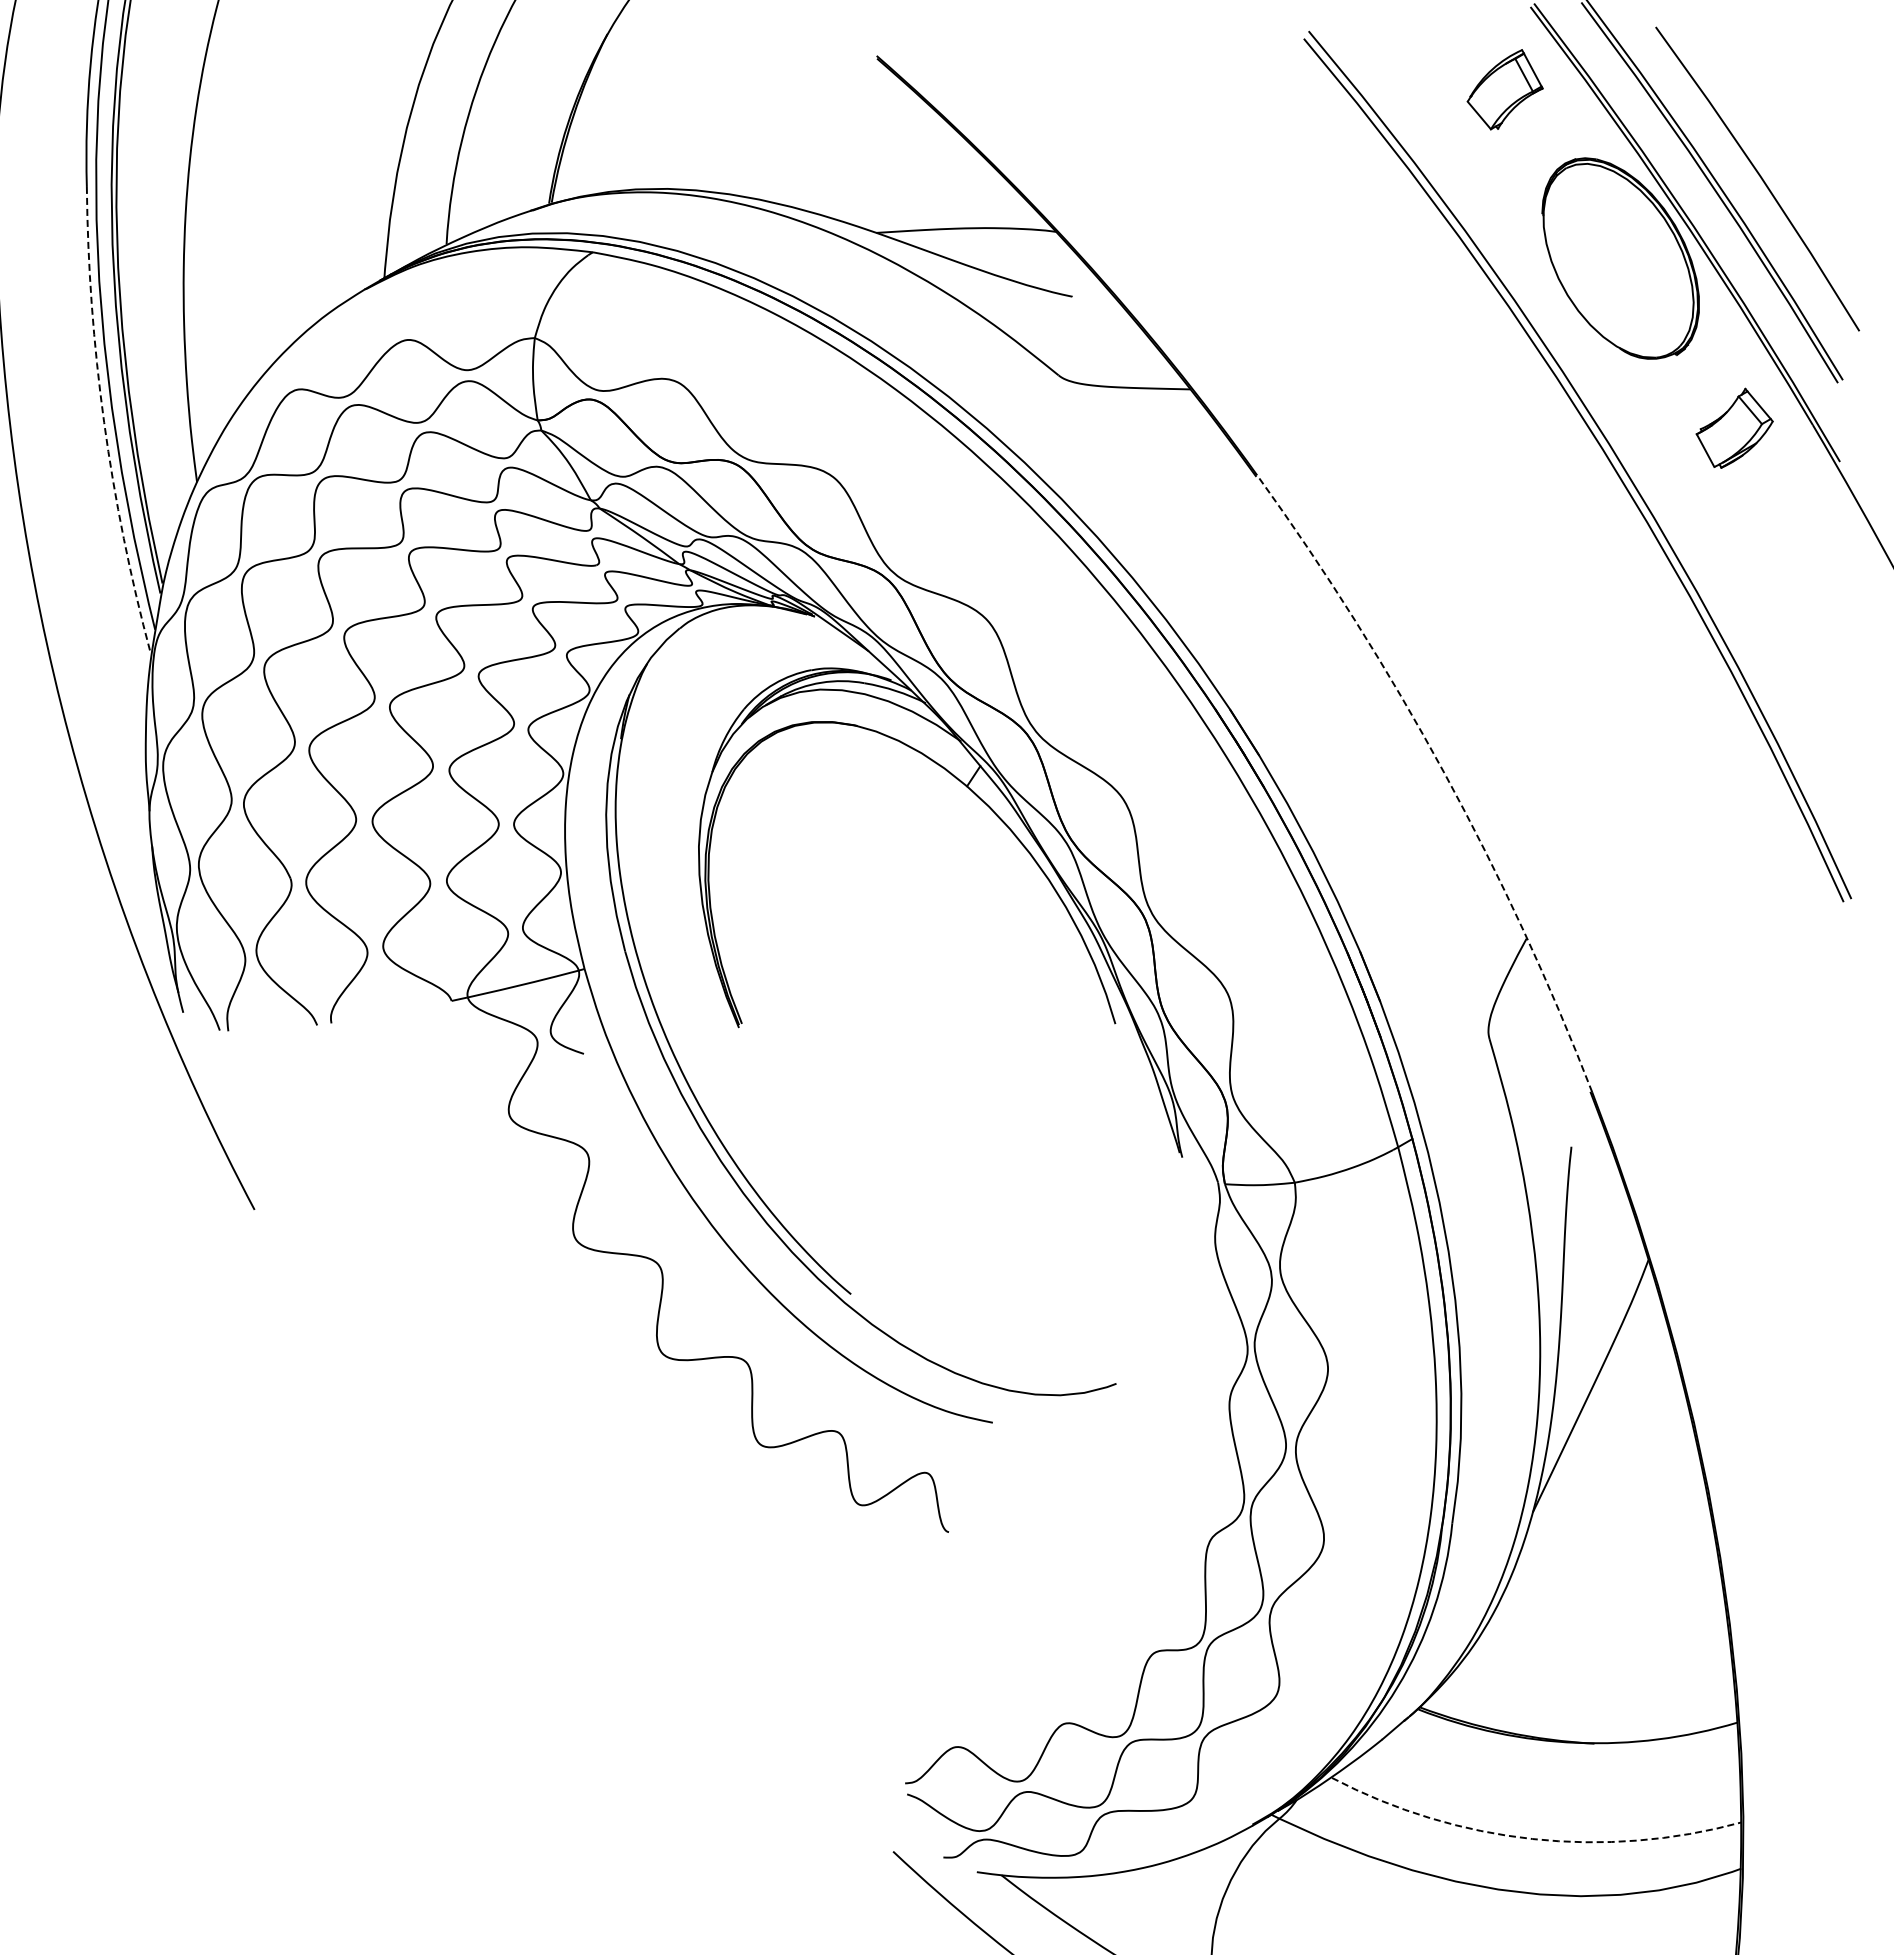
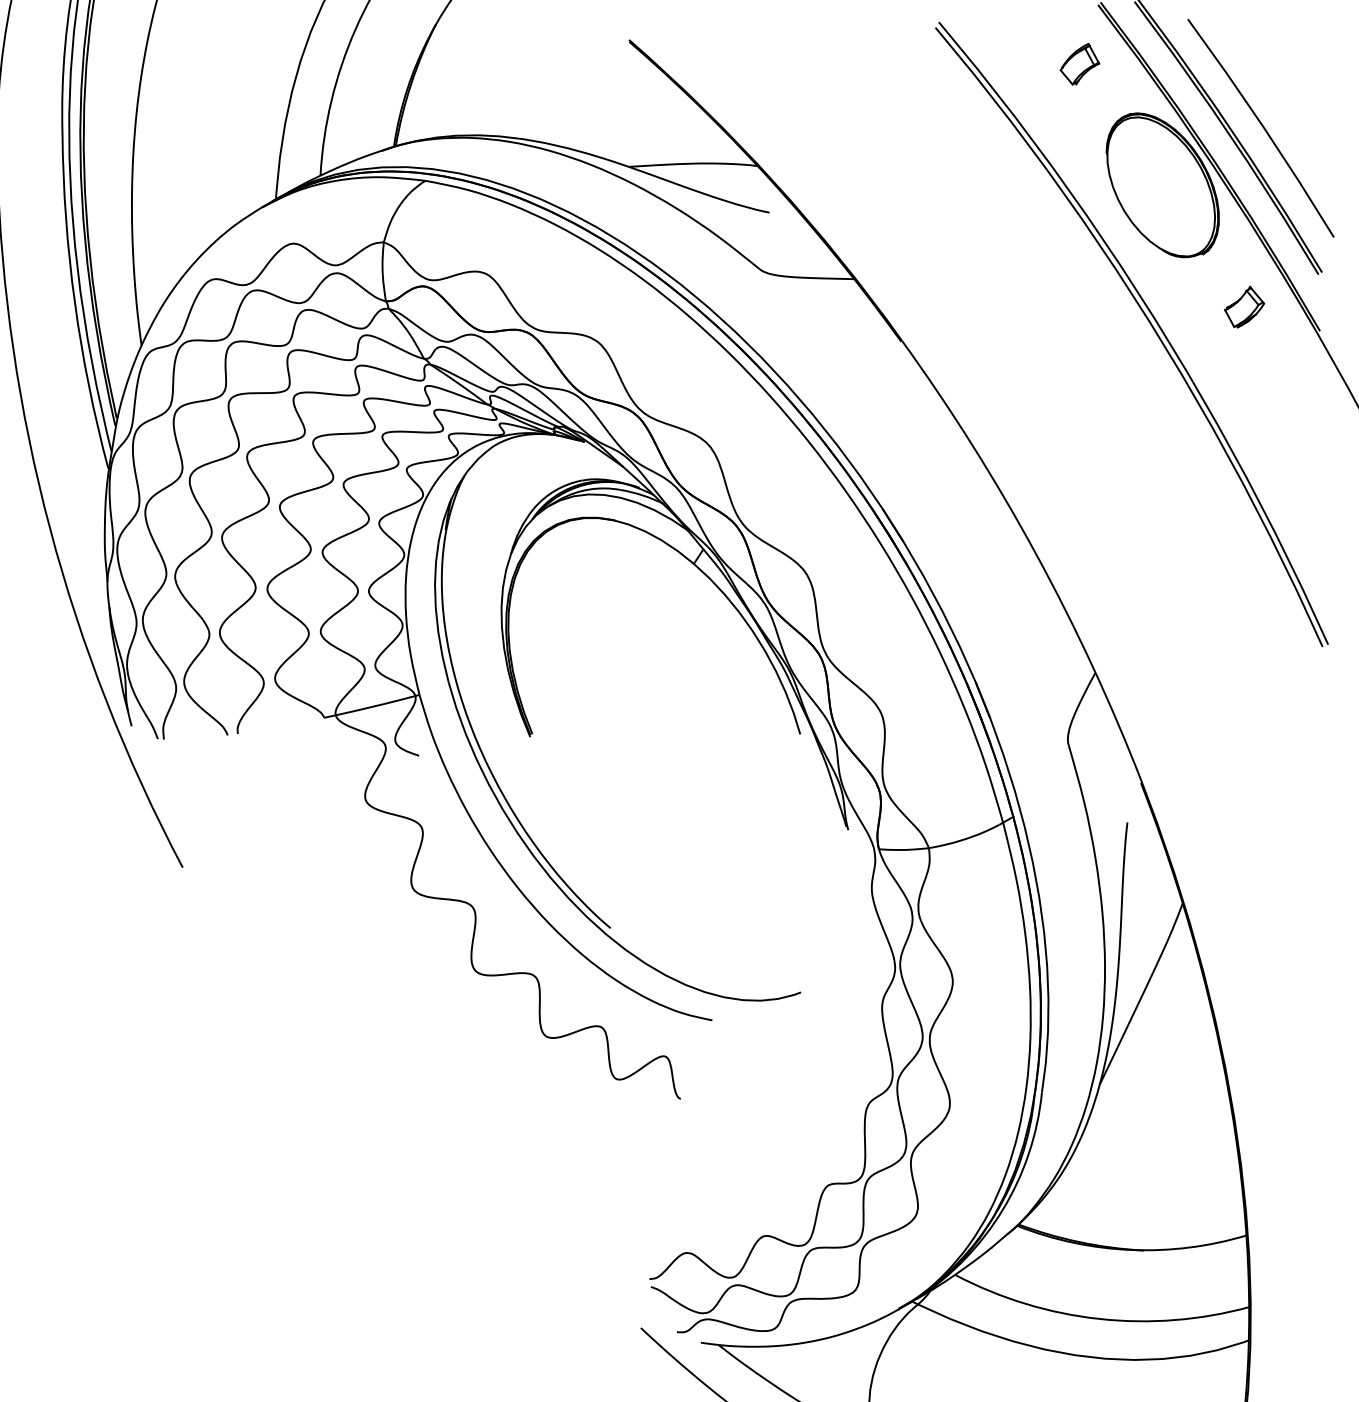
part: (1505, 89) -> (1080, 64), size x0.71
arc: (104, 422) -> (75, 302), dashed -> solid
part: (1734, 428) -> (1244, 307), size x0.71
arc: (1444, 773) -> (1036, 554), dashed -> solid
arc: (1532, 1839) -> (1099, 1319), dashed -> solid

